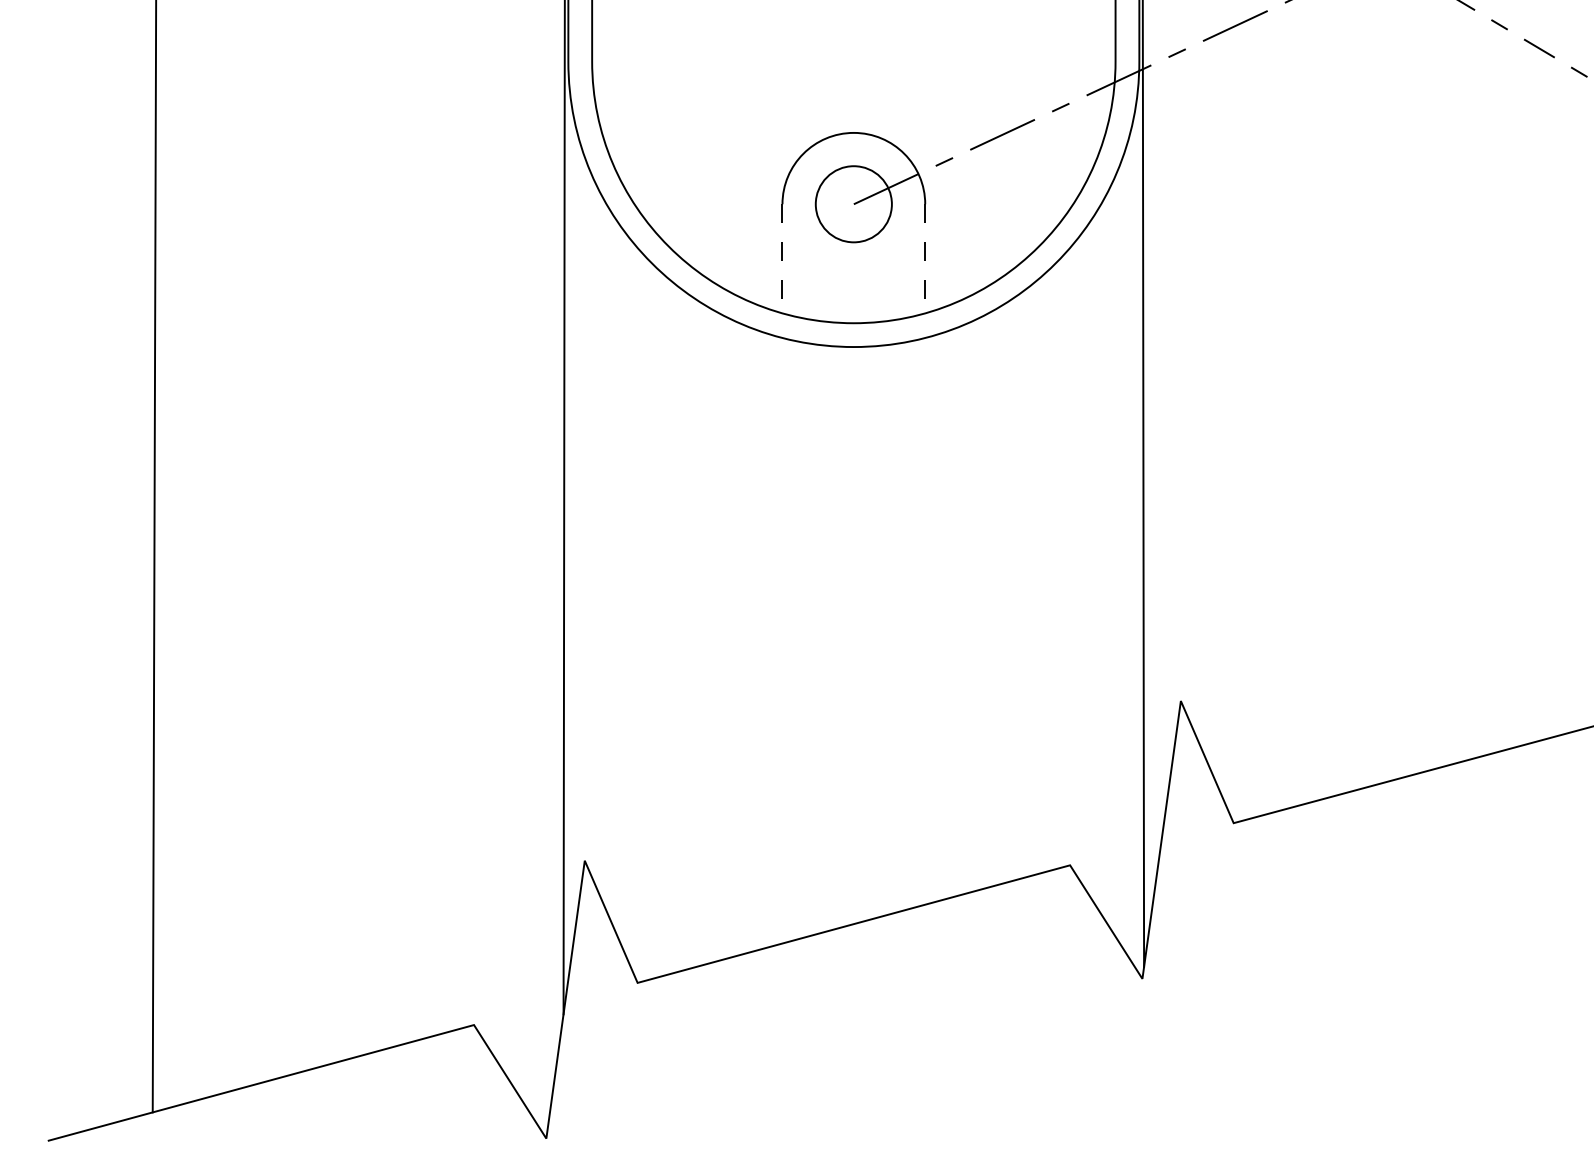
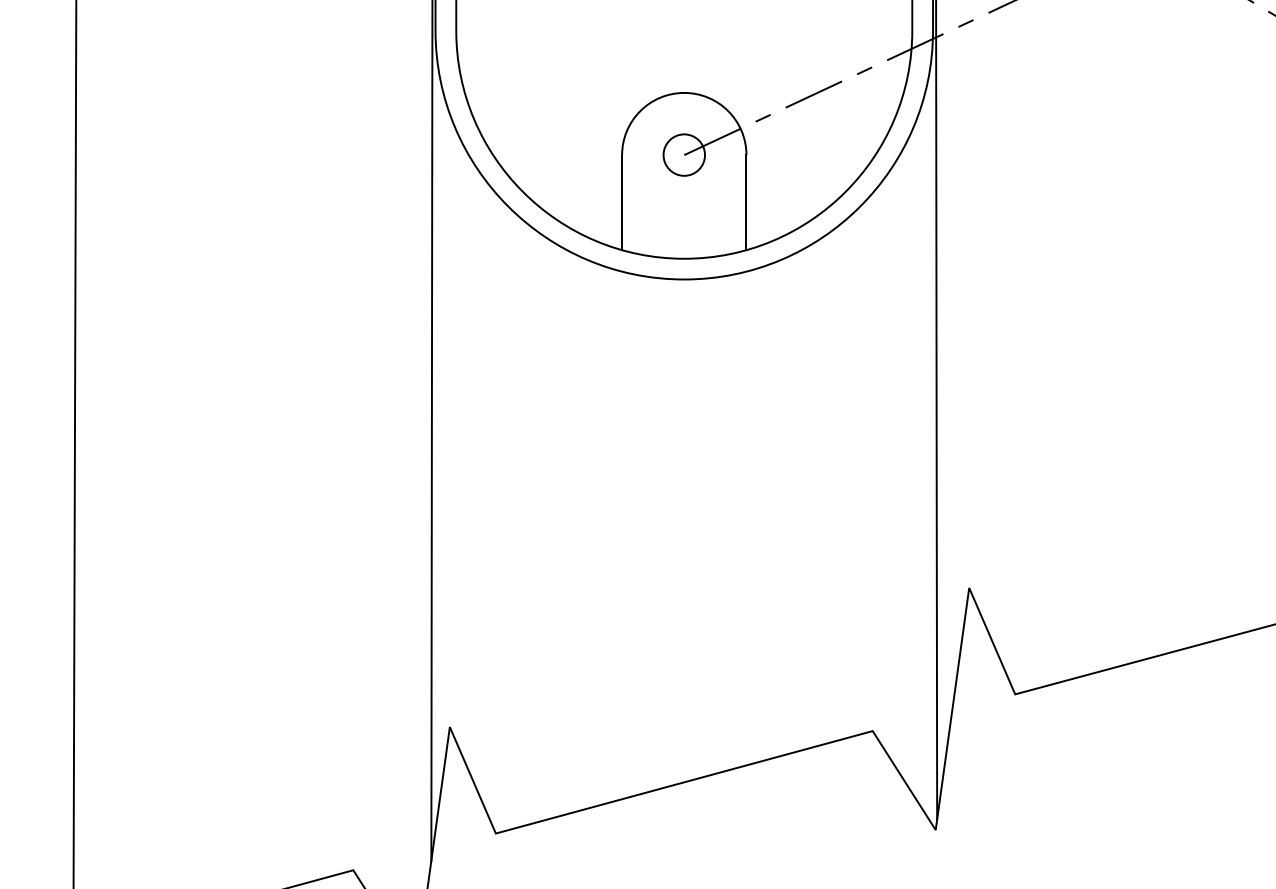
circle: (853, 204) -> (683, 155), size x0.62
line: (782, 258) -> (622, 202), dashed -> solid
line: (925, 258) -> (746, 202), dashed -> solid

